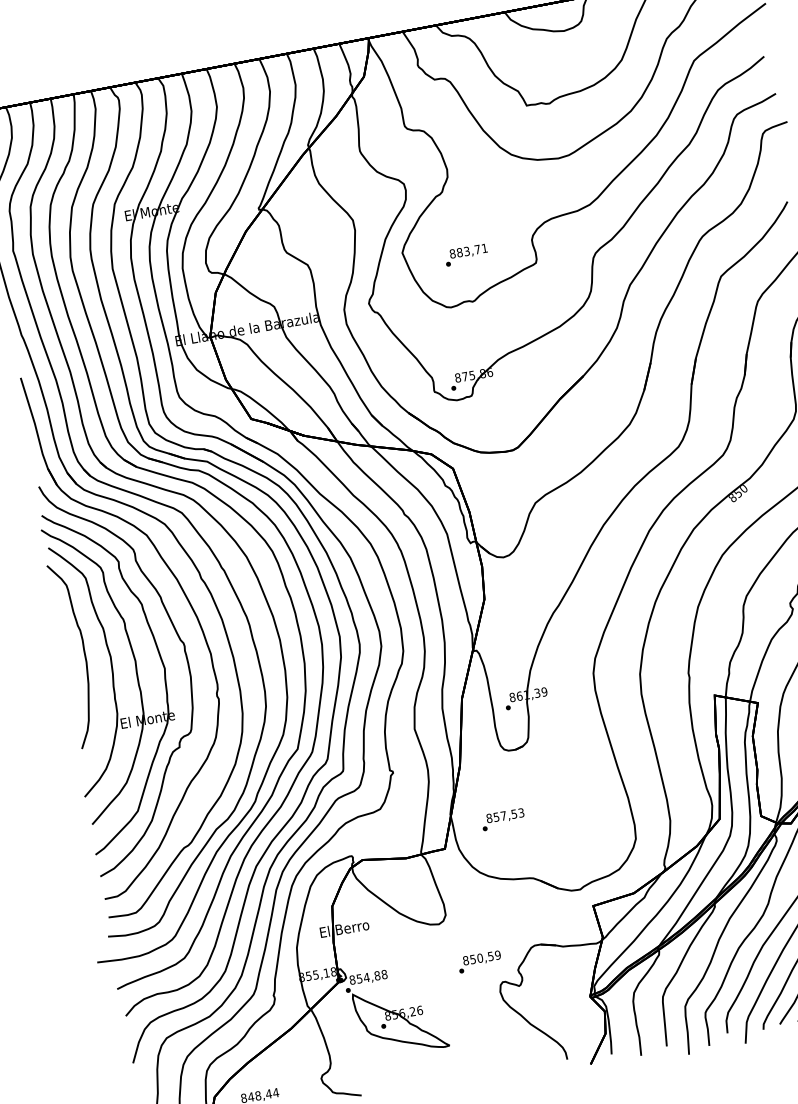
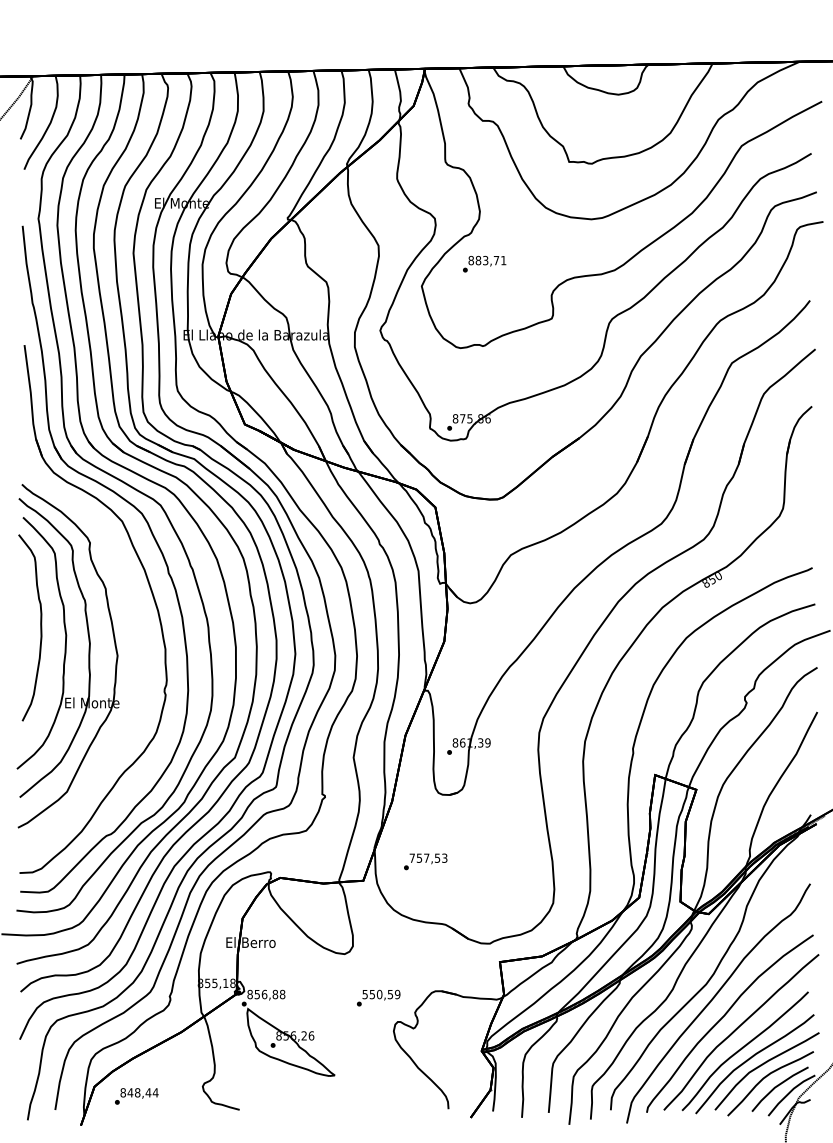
text: (466, 254) -> (484, 263), moved
part: (184, 653) -> (139, 644), removed
text: (489, 817) -> (412, 857), 857,53 -> 757,53
text: (465, 960) -> (364, 994), 850,59 -> 550,59
text: (366, 977) -> (264, 994), 854,88 -> 856,88

